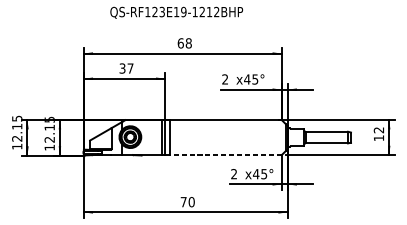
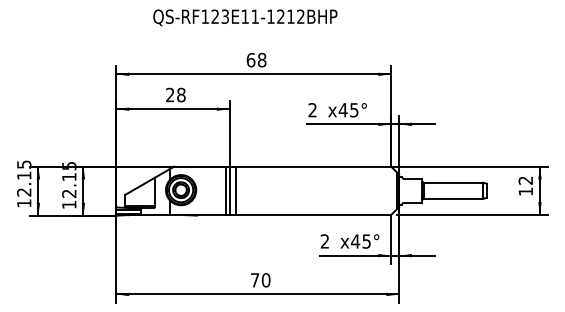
text: (184, 11) -> (255, 16), QS-RF123E19-1212BHP -> QS-RF123E11-1212BHP
text: (126, 68) -> (175, 94), 37 -> 28
line: (225, 154) -> (313, 214), dashed -> solid

